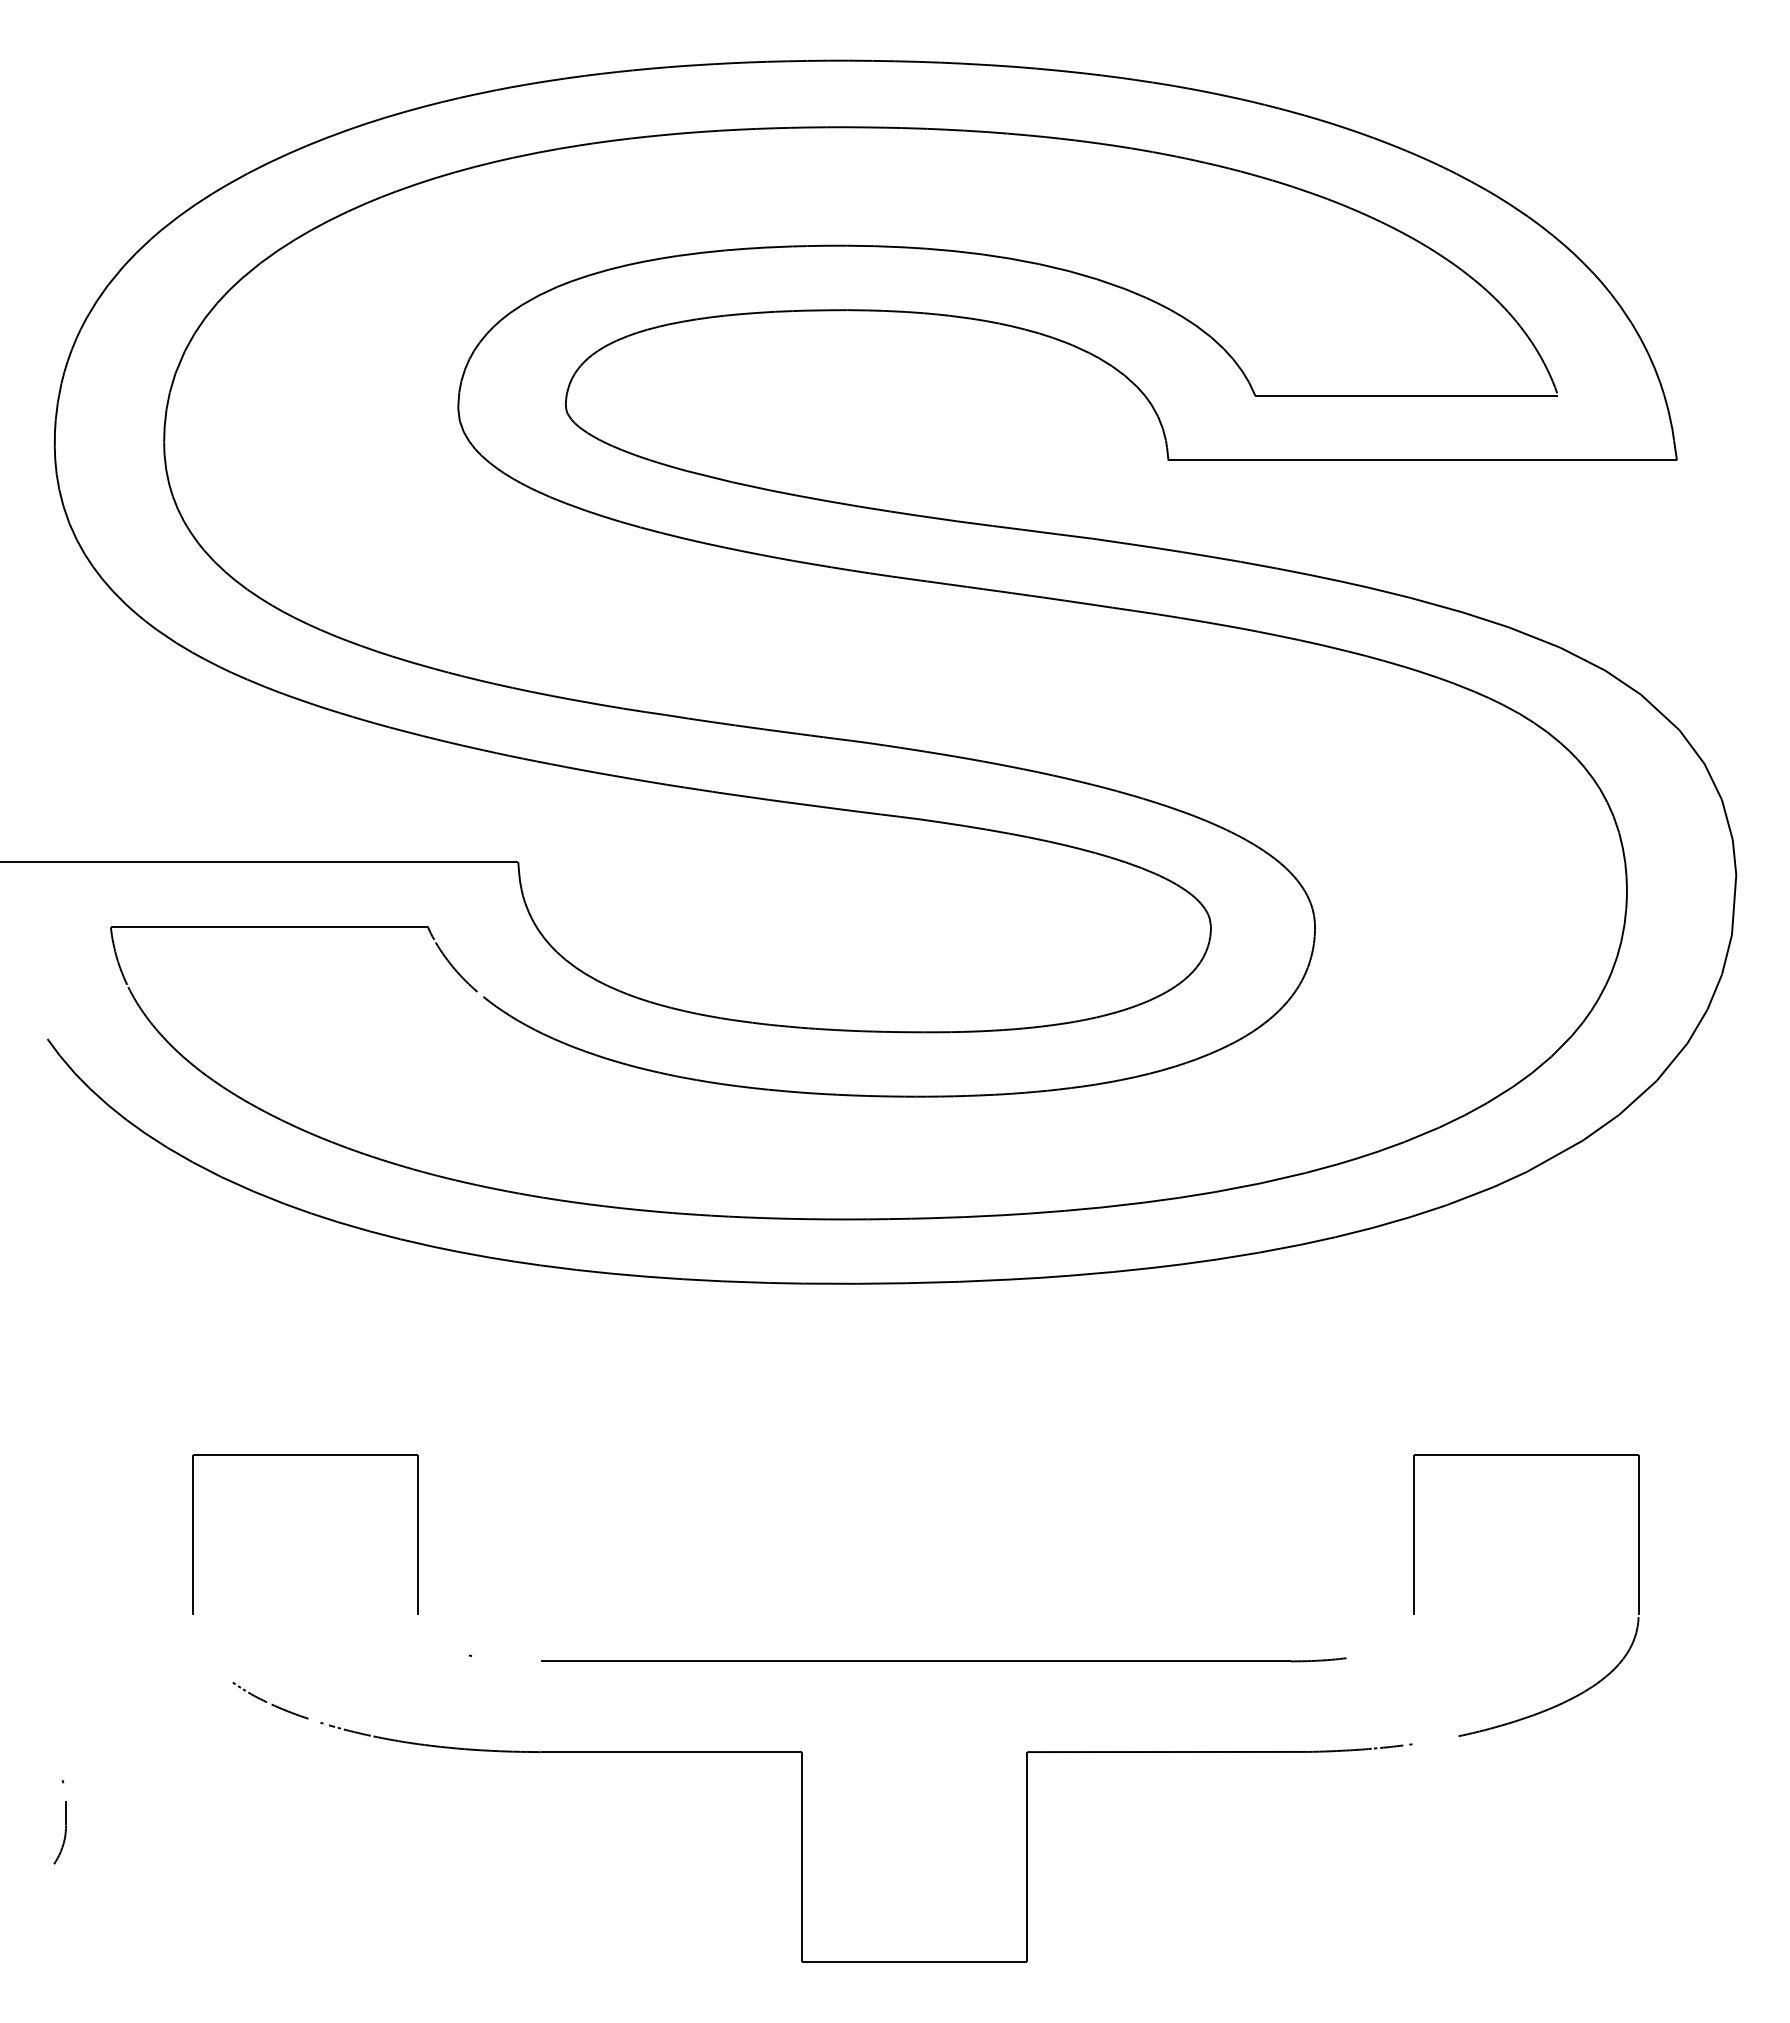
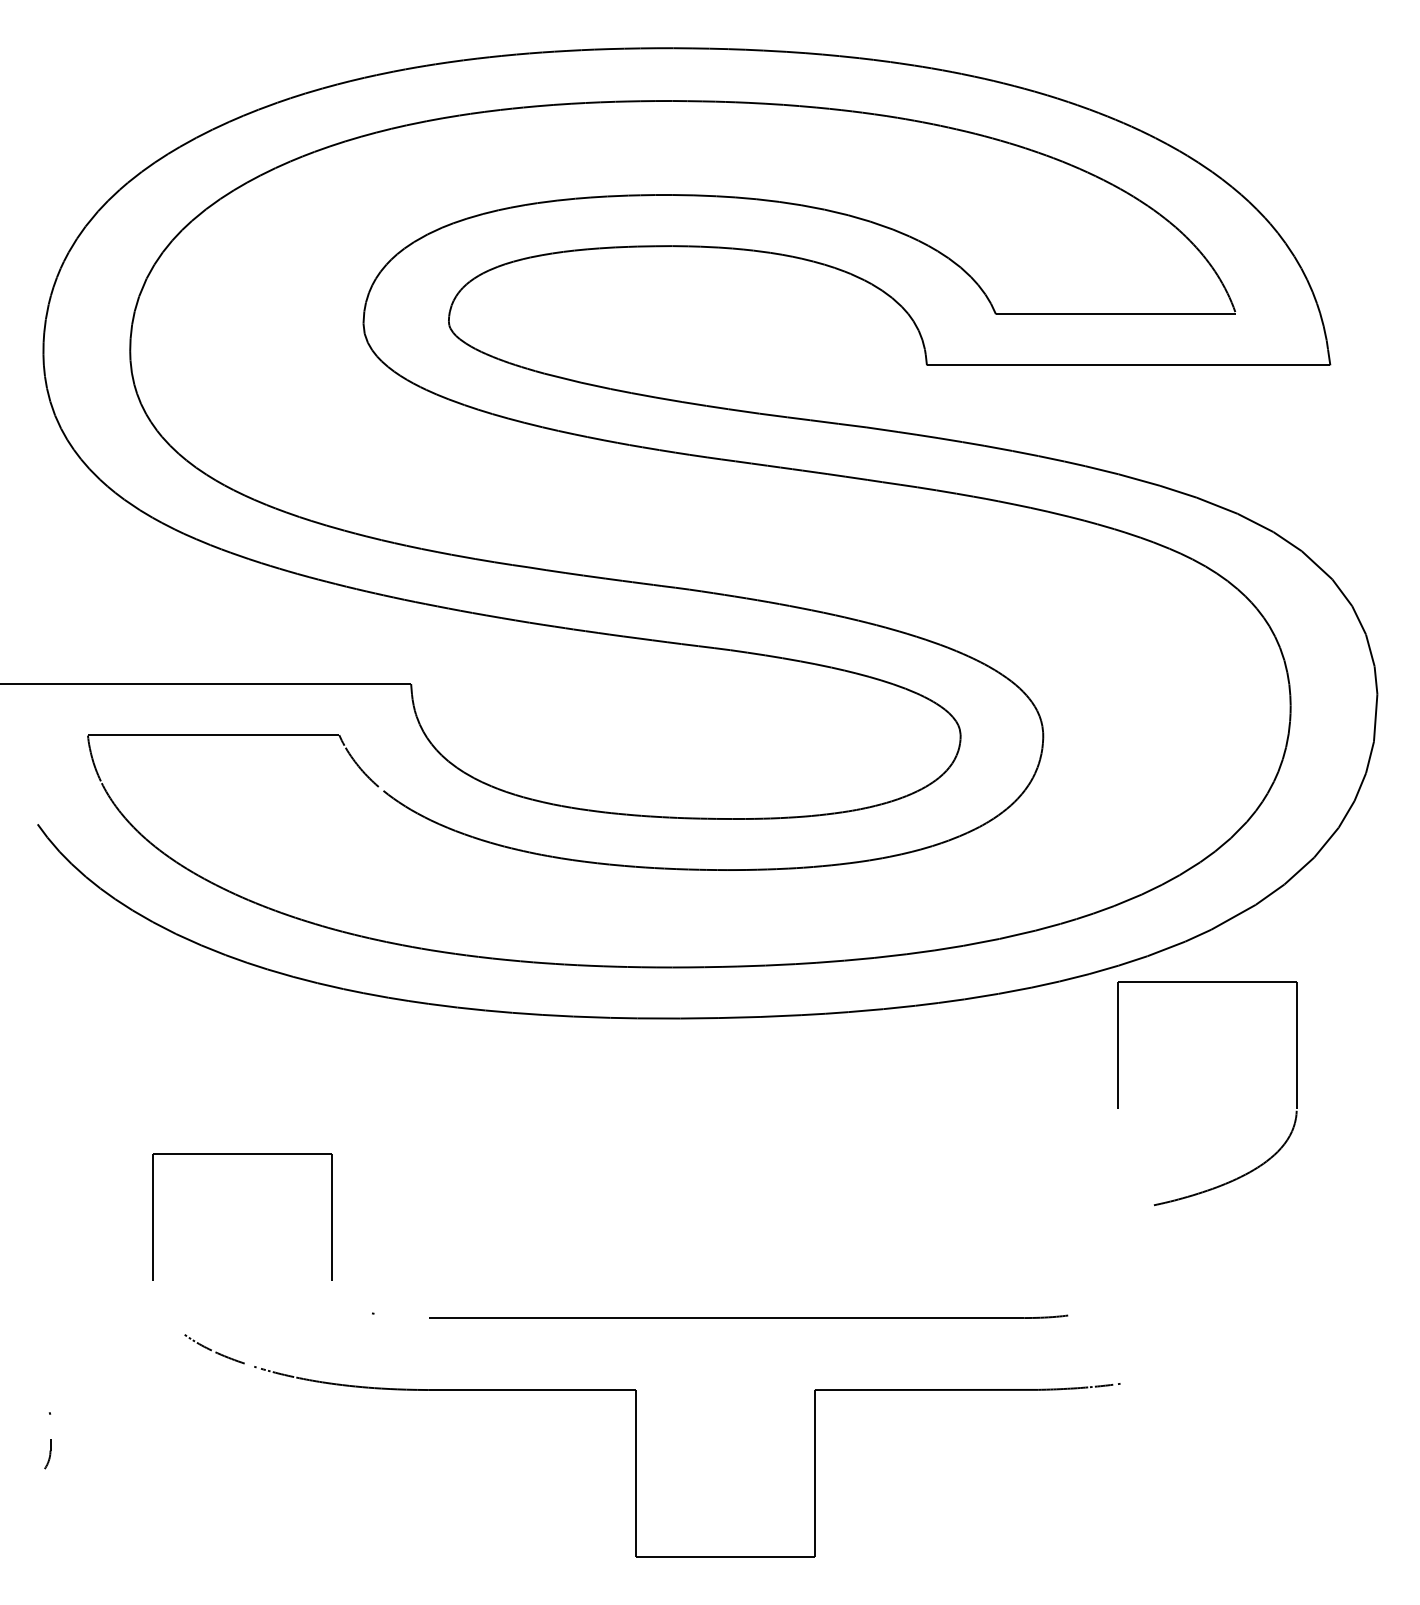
part: (1582, 1691) -> (1252, 1169), moved
part: (59, 1832) -> (47, 1453), size x0.6

